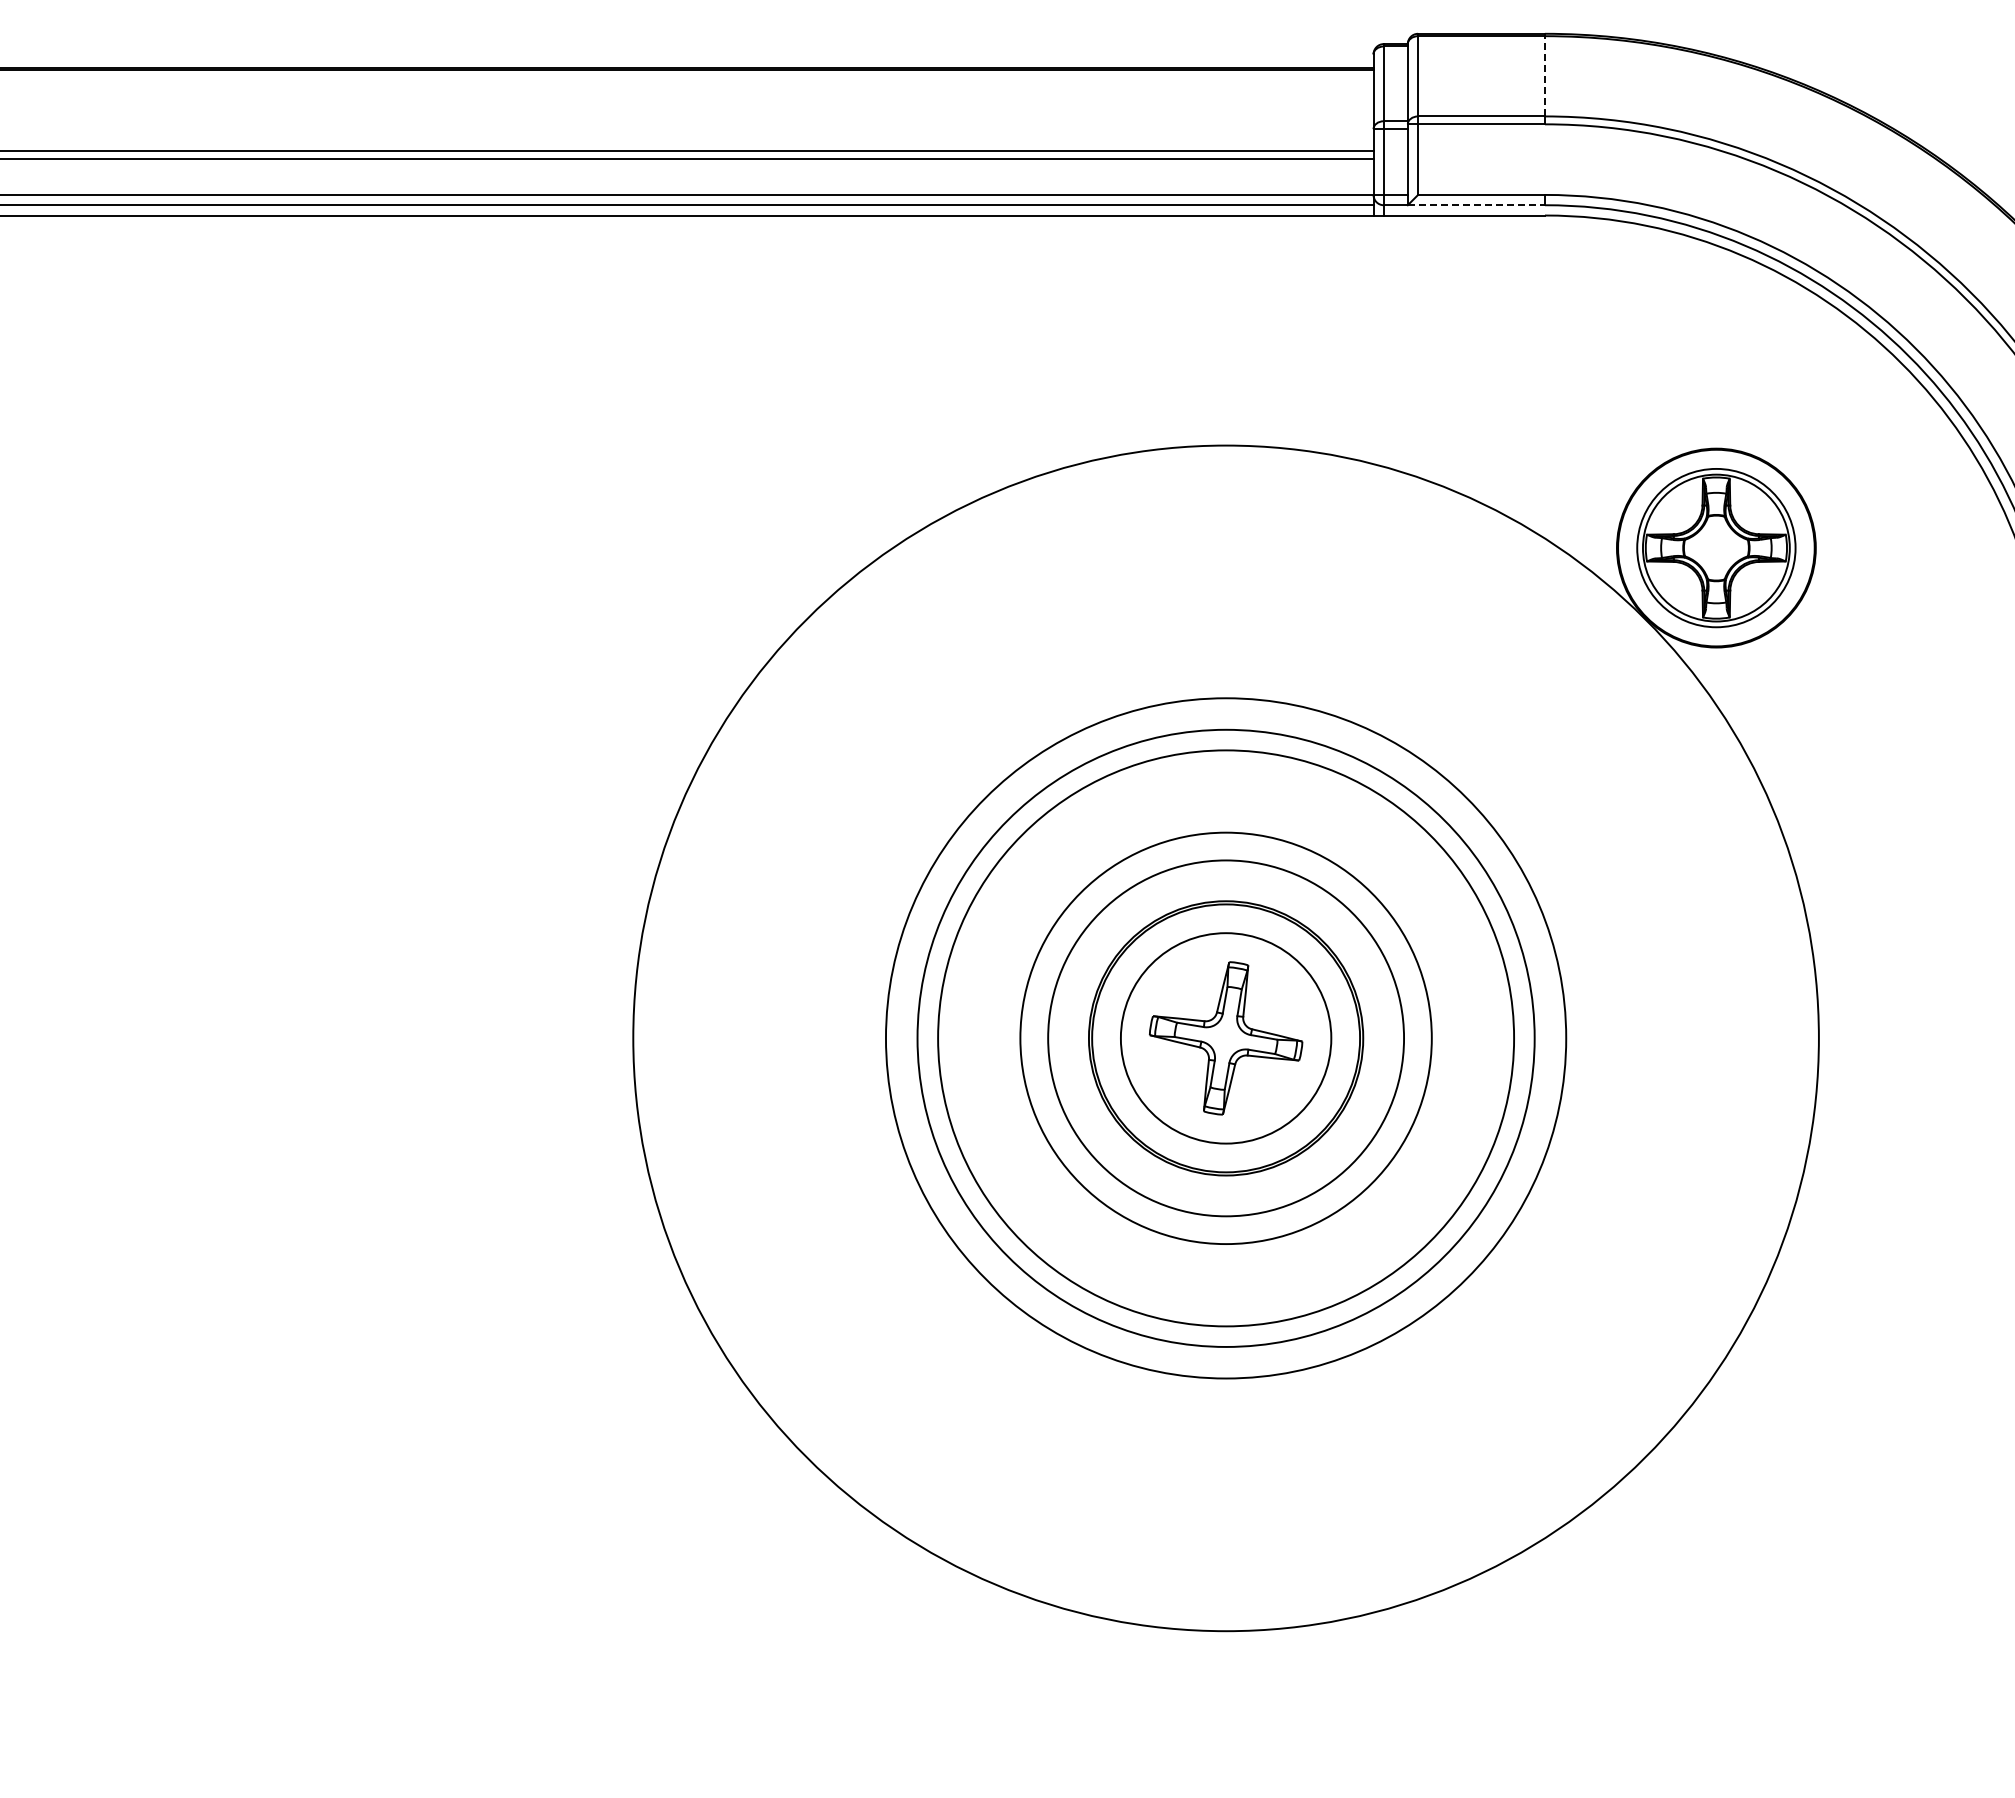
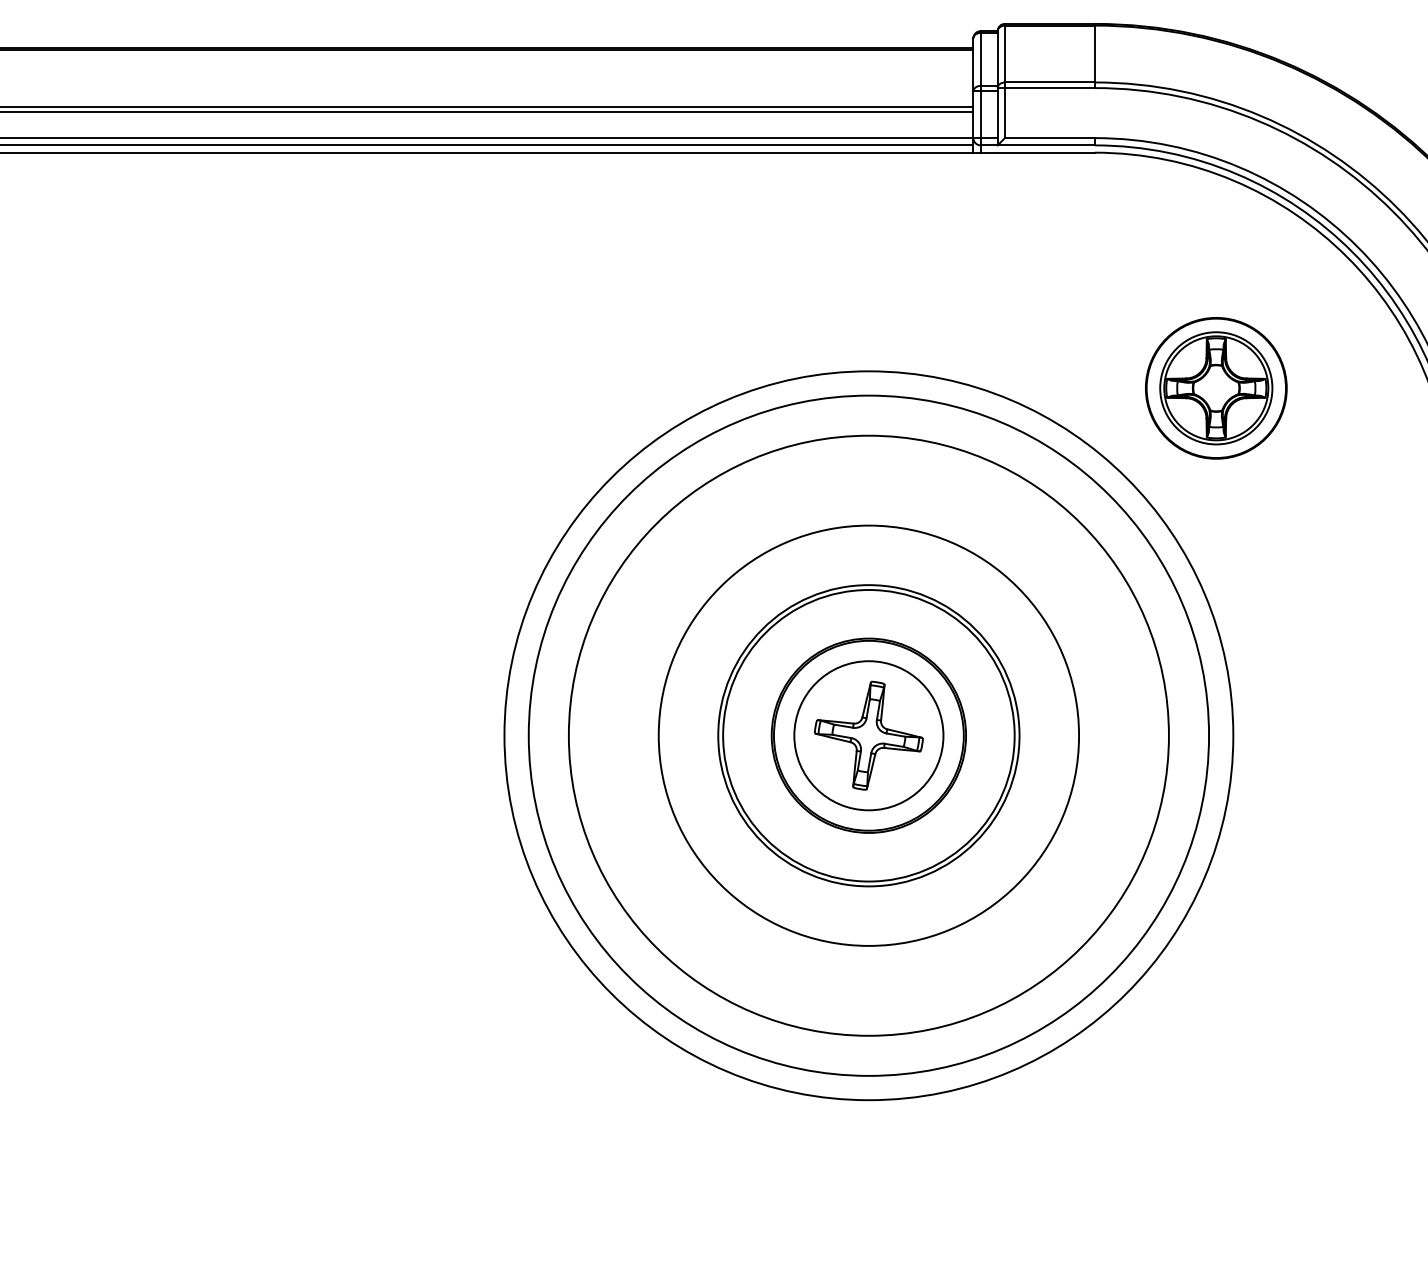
line: (1544, 75) -> (1094, 53), dashed -> solid
line: (1476, 205) -> (1046, 145), dashed -> solid
circle: (1225, 1037) -> (868, 735), size x0.62
circle: (1225, 1037) -> (868, 735), size x0.71
circle: (1225, 1037) -> (868, 735), size x1.67
circle: (1225, 1038) -> (868, 735), size x1.67
circle: (1226, 1038) -> (869, 735), size x1.67

